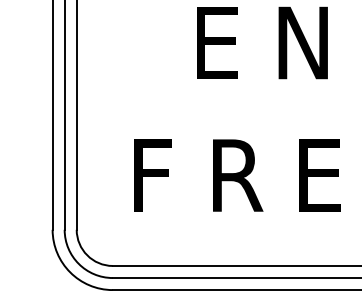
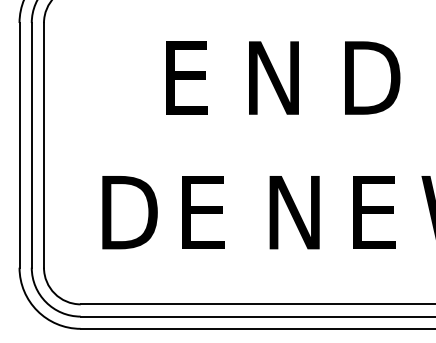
text: (160, 175) -> (129, 212), F -> D
text: (237, 175) -> (207, 212), R -> E
text: (323, 175) -> (294, 212), E -> N

